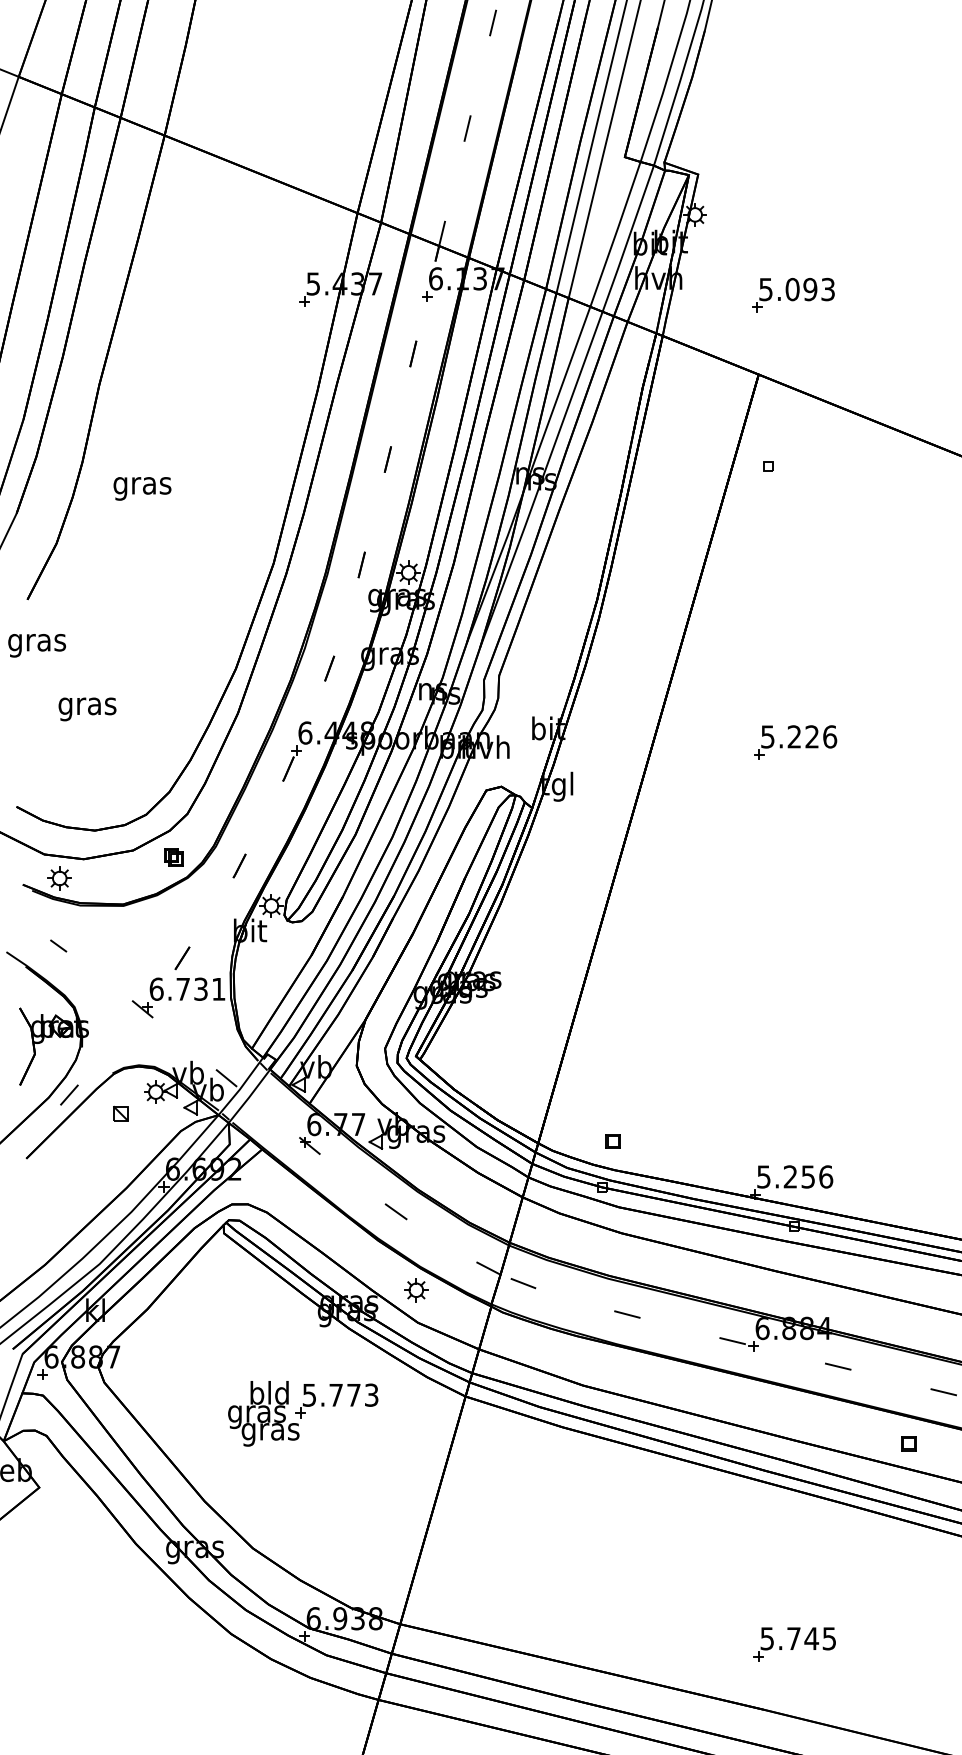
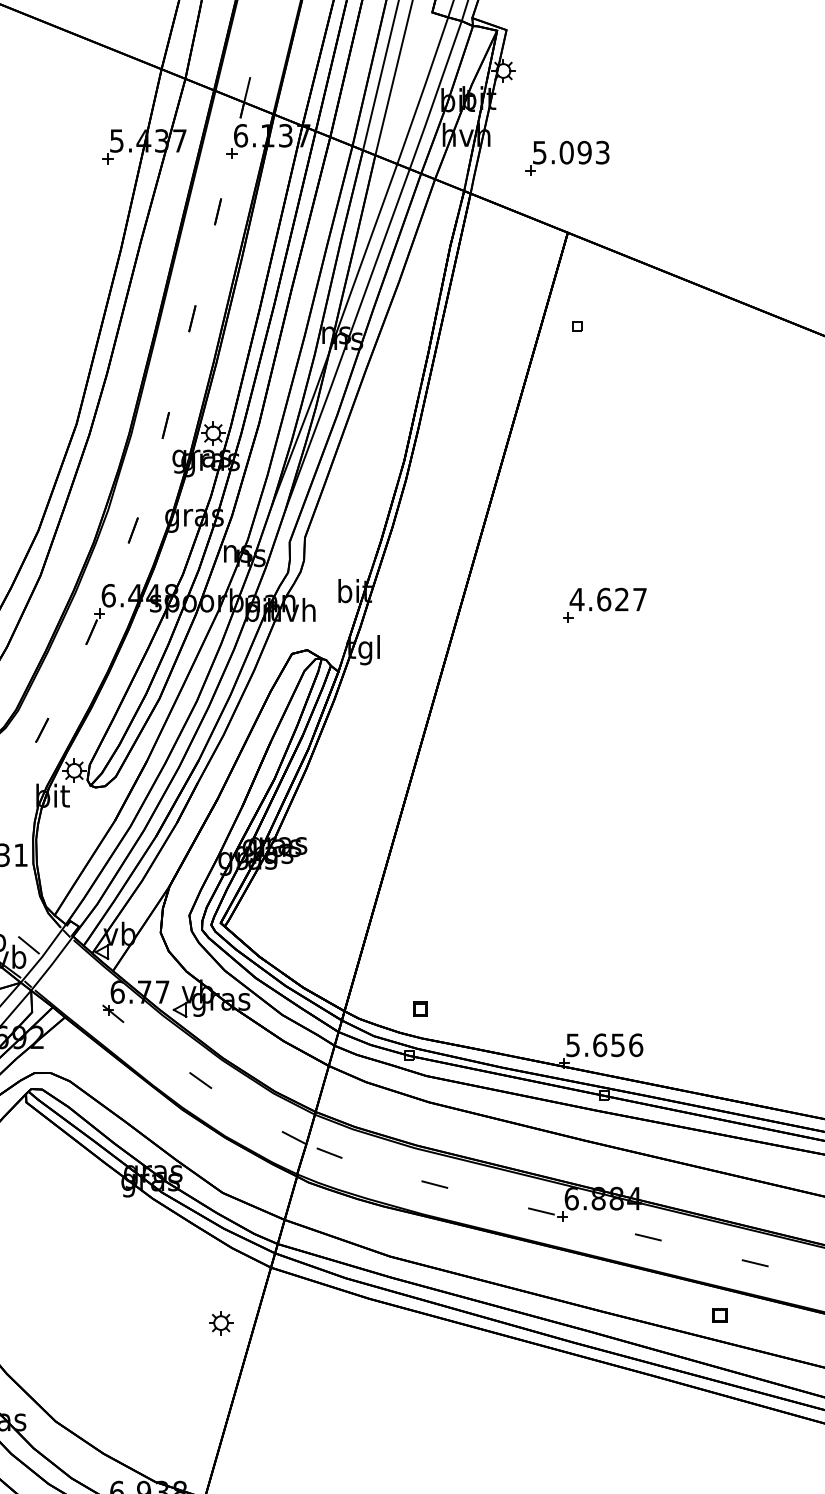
part: (793, 294) -> (567, 157), moved
text: (798, 736) -> (608, 599), 5.226 -> 4.627
text: (790, 1176) -> (600, 1044), 5.256 -> 5.656
part: (416, 1290) -> (221, 1323), moved
part: (303, 1413) -> (106, 1284), removed

